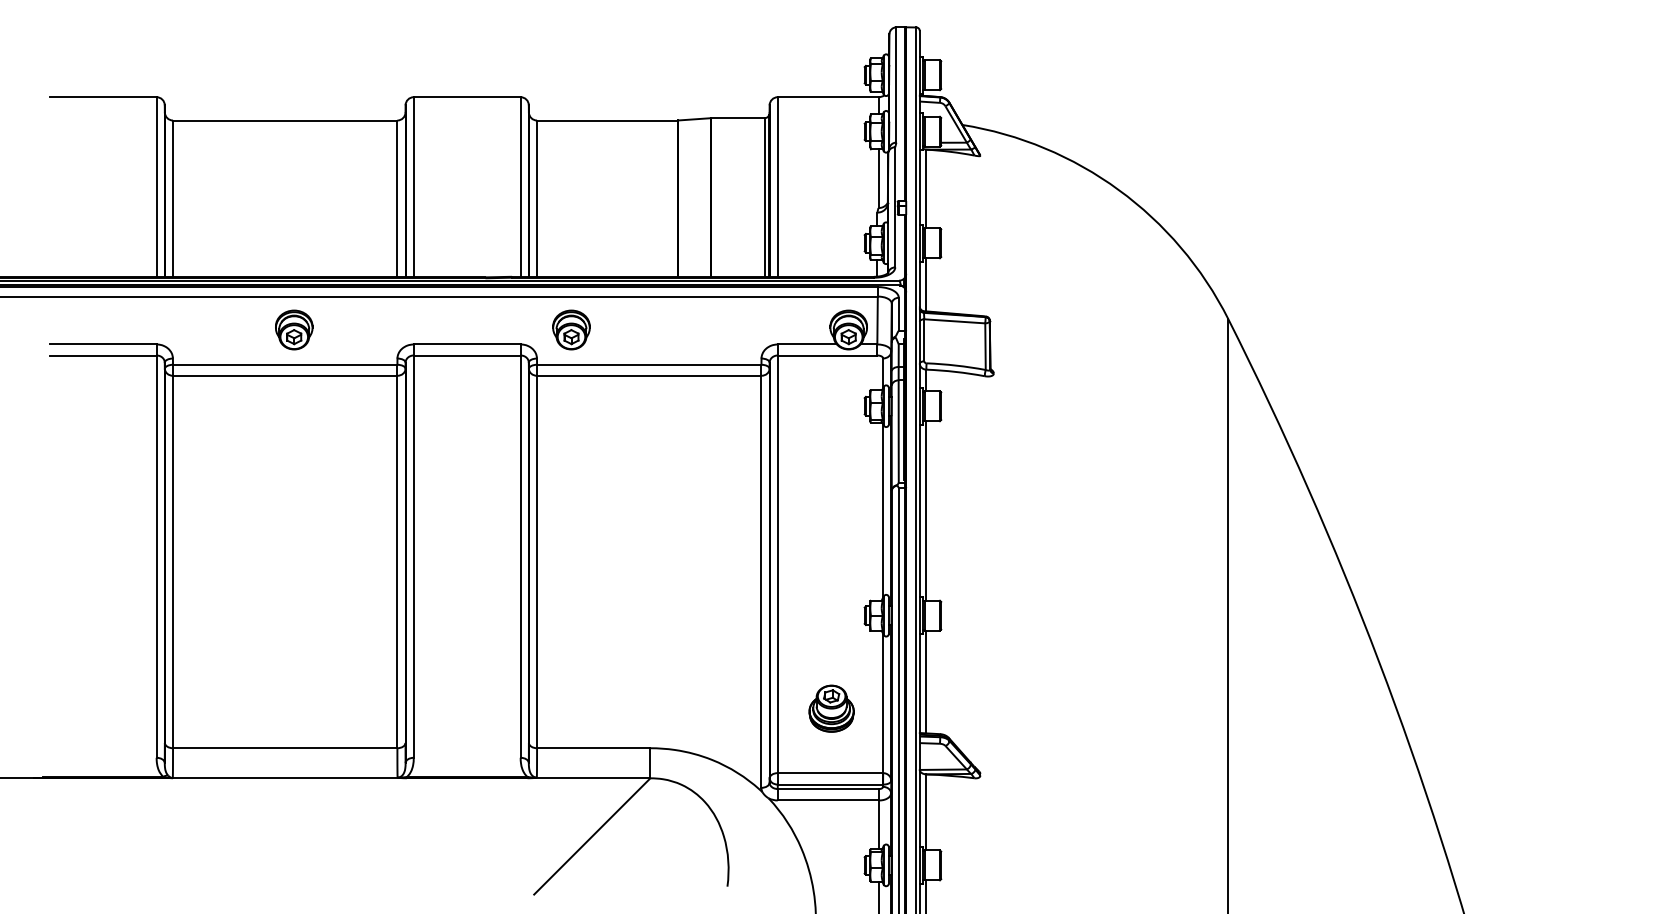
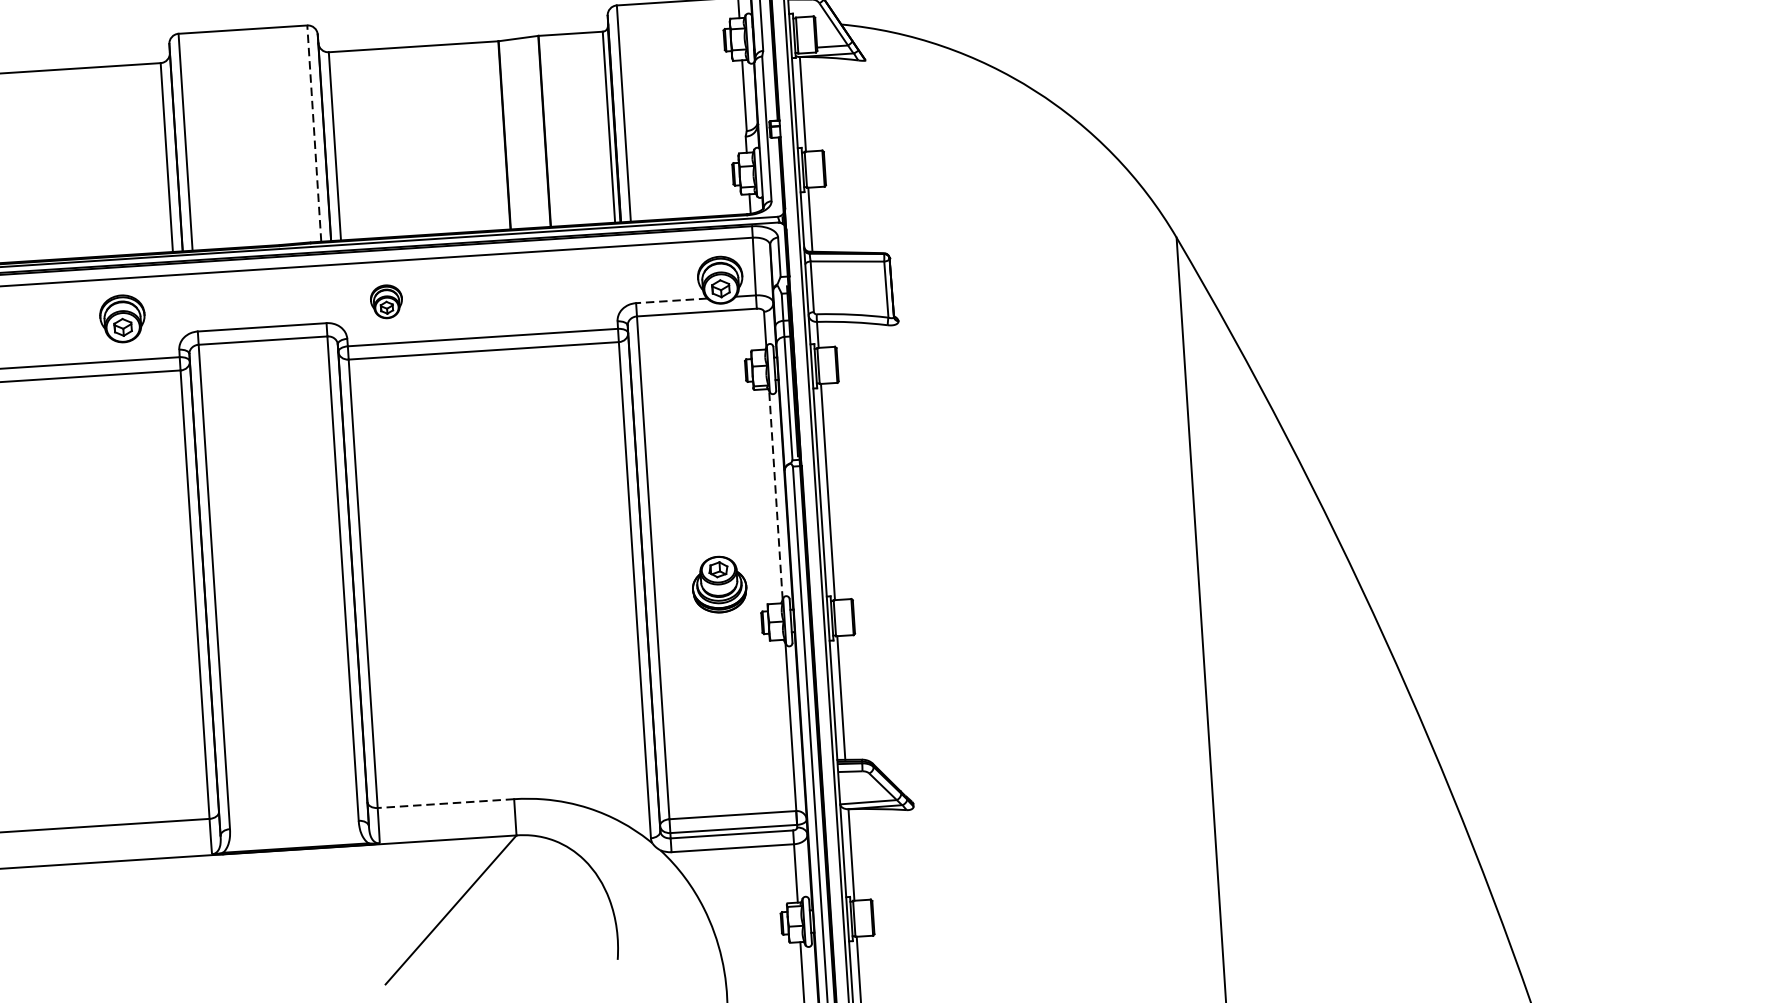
line: (520, 187) -> (314, 134), solid -> dashed
part: (294, 329) -> (122, 318), moved
part: (571, 329) -> (386, 301), size x0.7
line: (807, 344) -> (671, 300), solid -> dashed
line: (883, 510) -> (776, 494), solid -> dashed
part: (831, 708) -> (719, 584), moved
line: (593, 748) -> (445, 803), solid -> dashed

